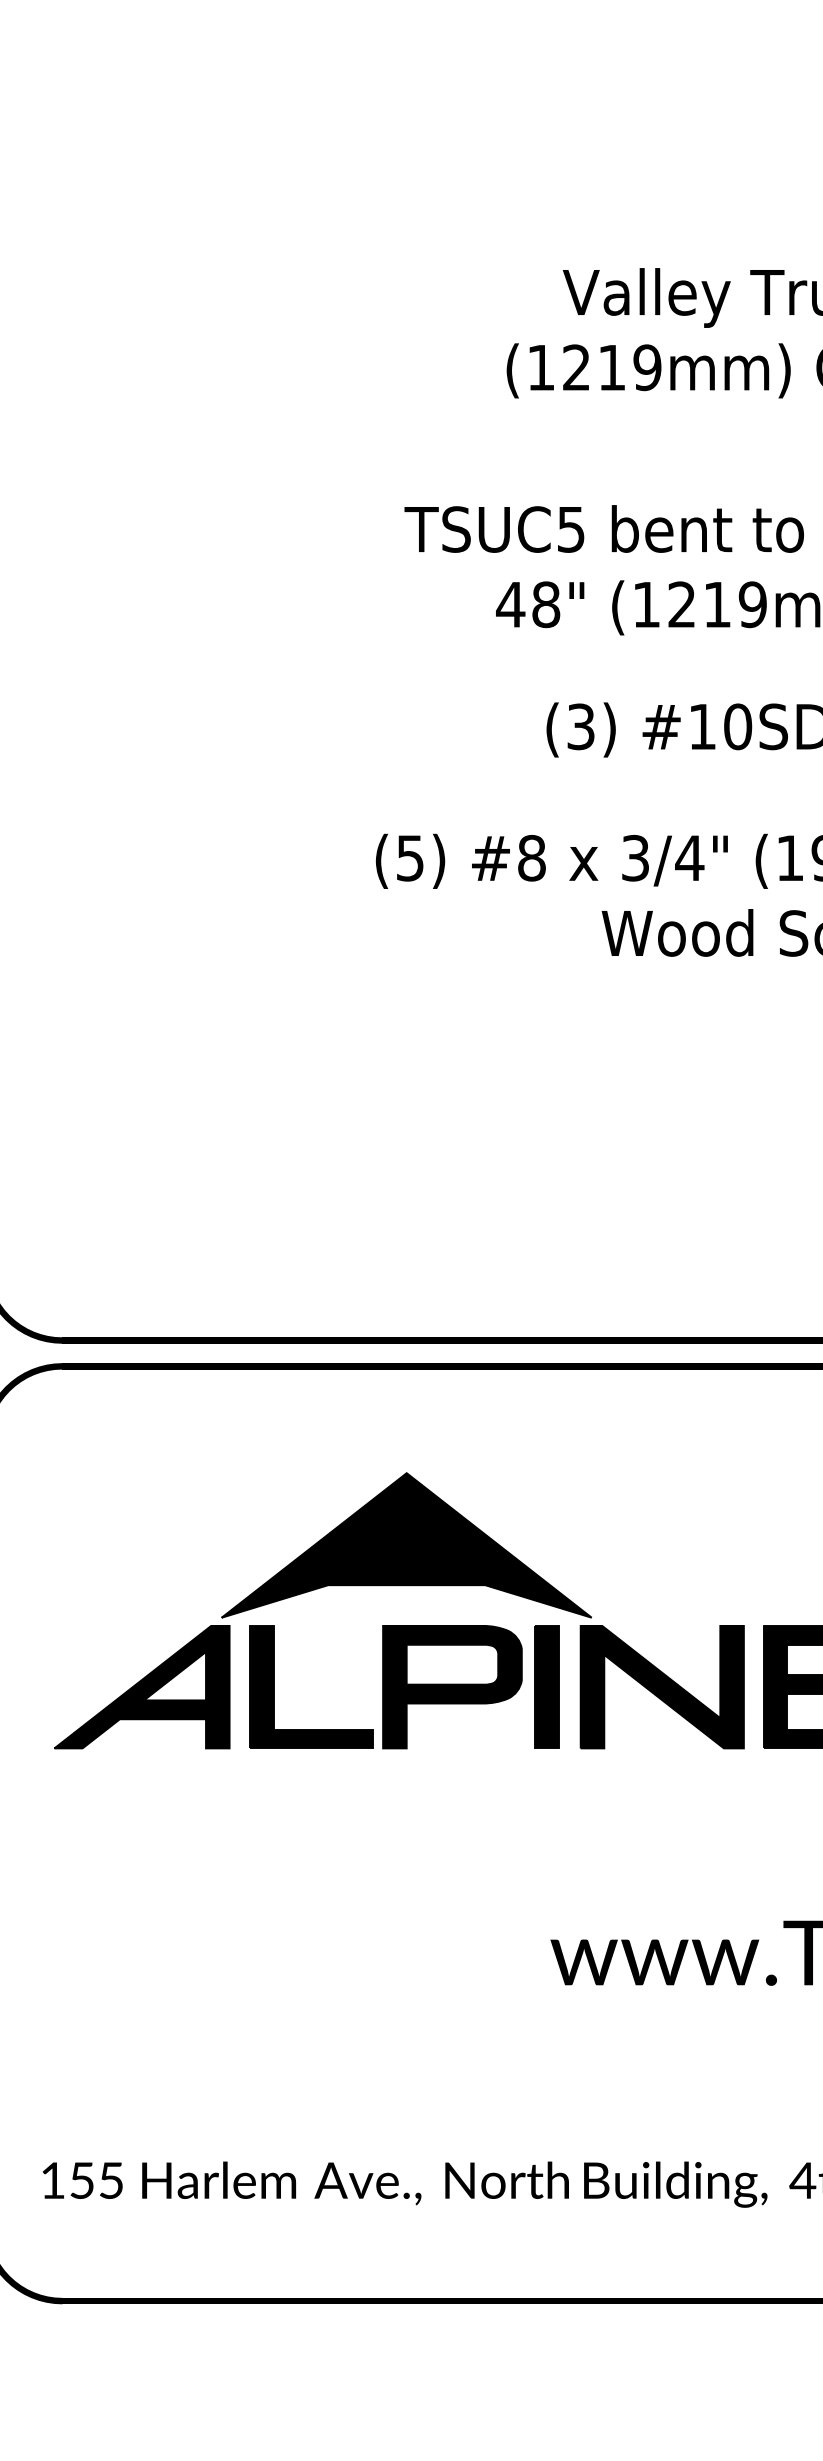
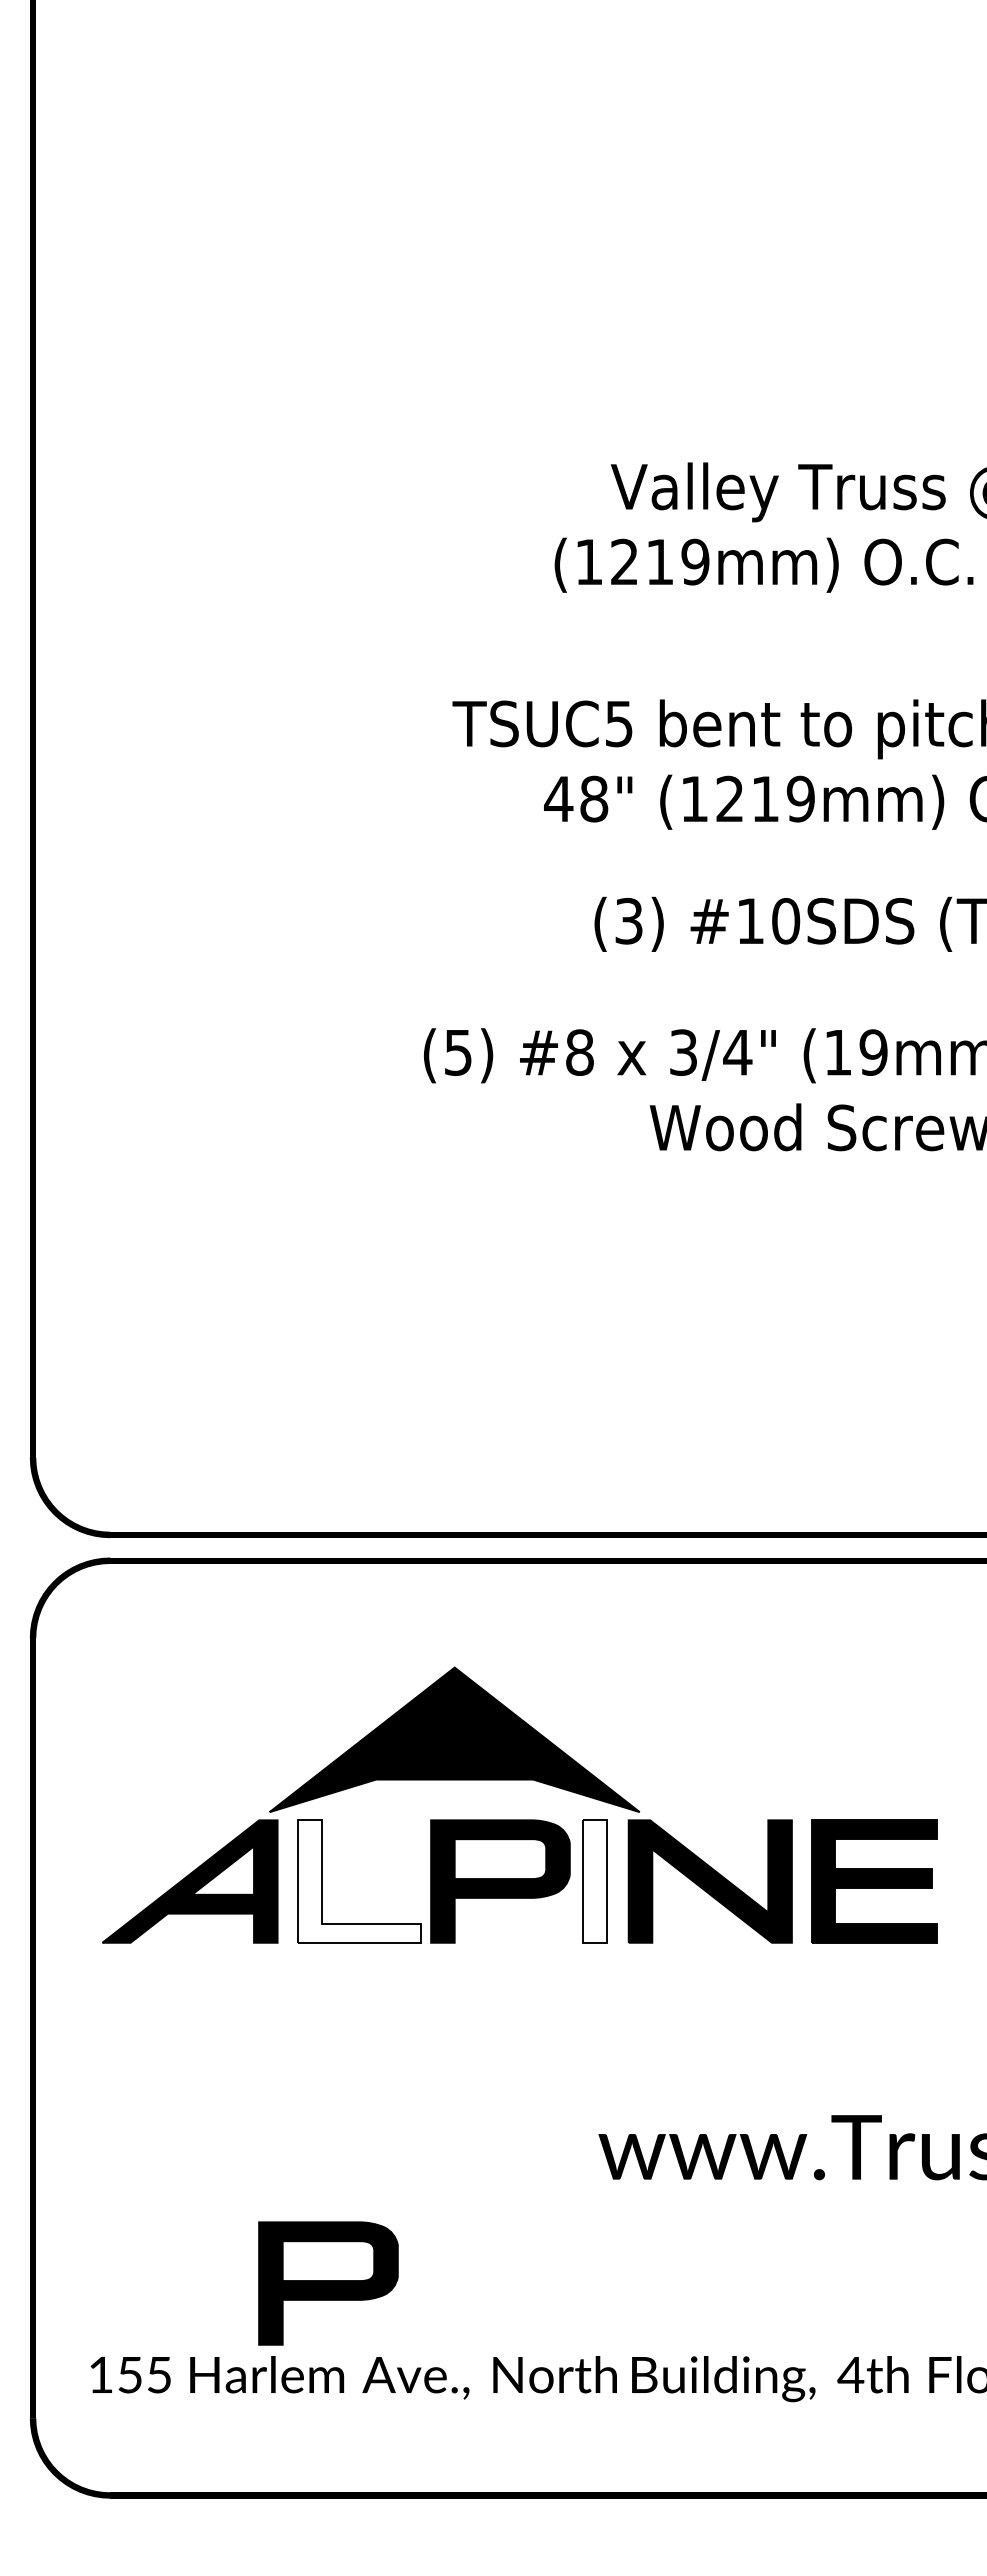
fill: (311, 1687) -> (359, 1881), removed
fill: (546, 1687) -> (594, 1881), removed
part: (280, 2089) -> (328, 2283), added

